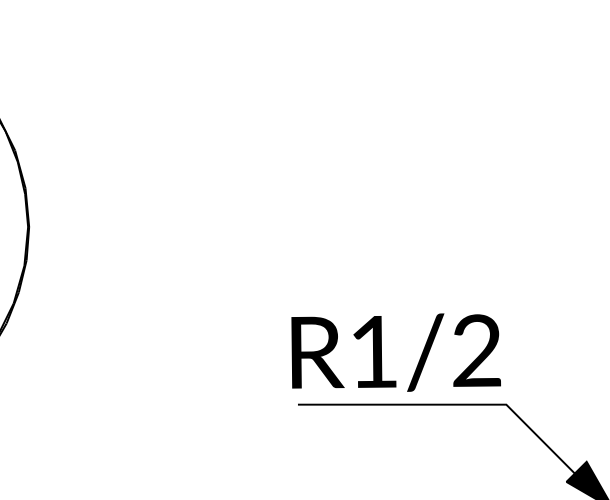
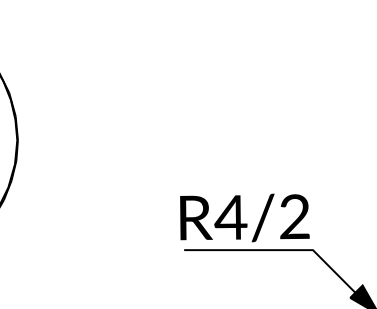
text: (372, 351) -> (230, 217), R1/2 -> R4/2

